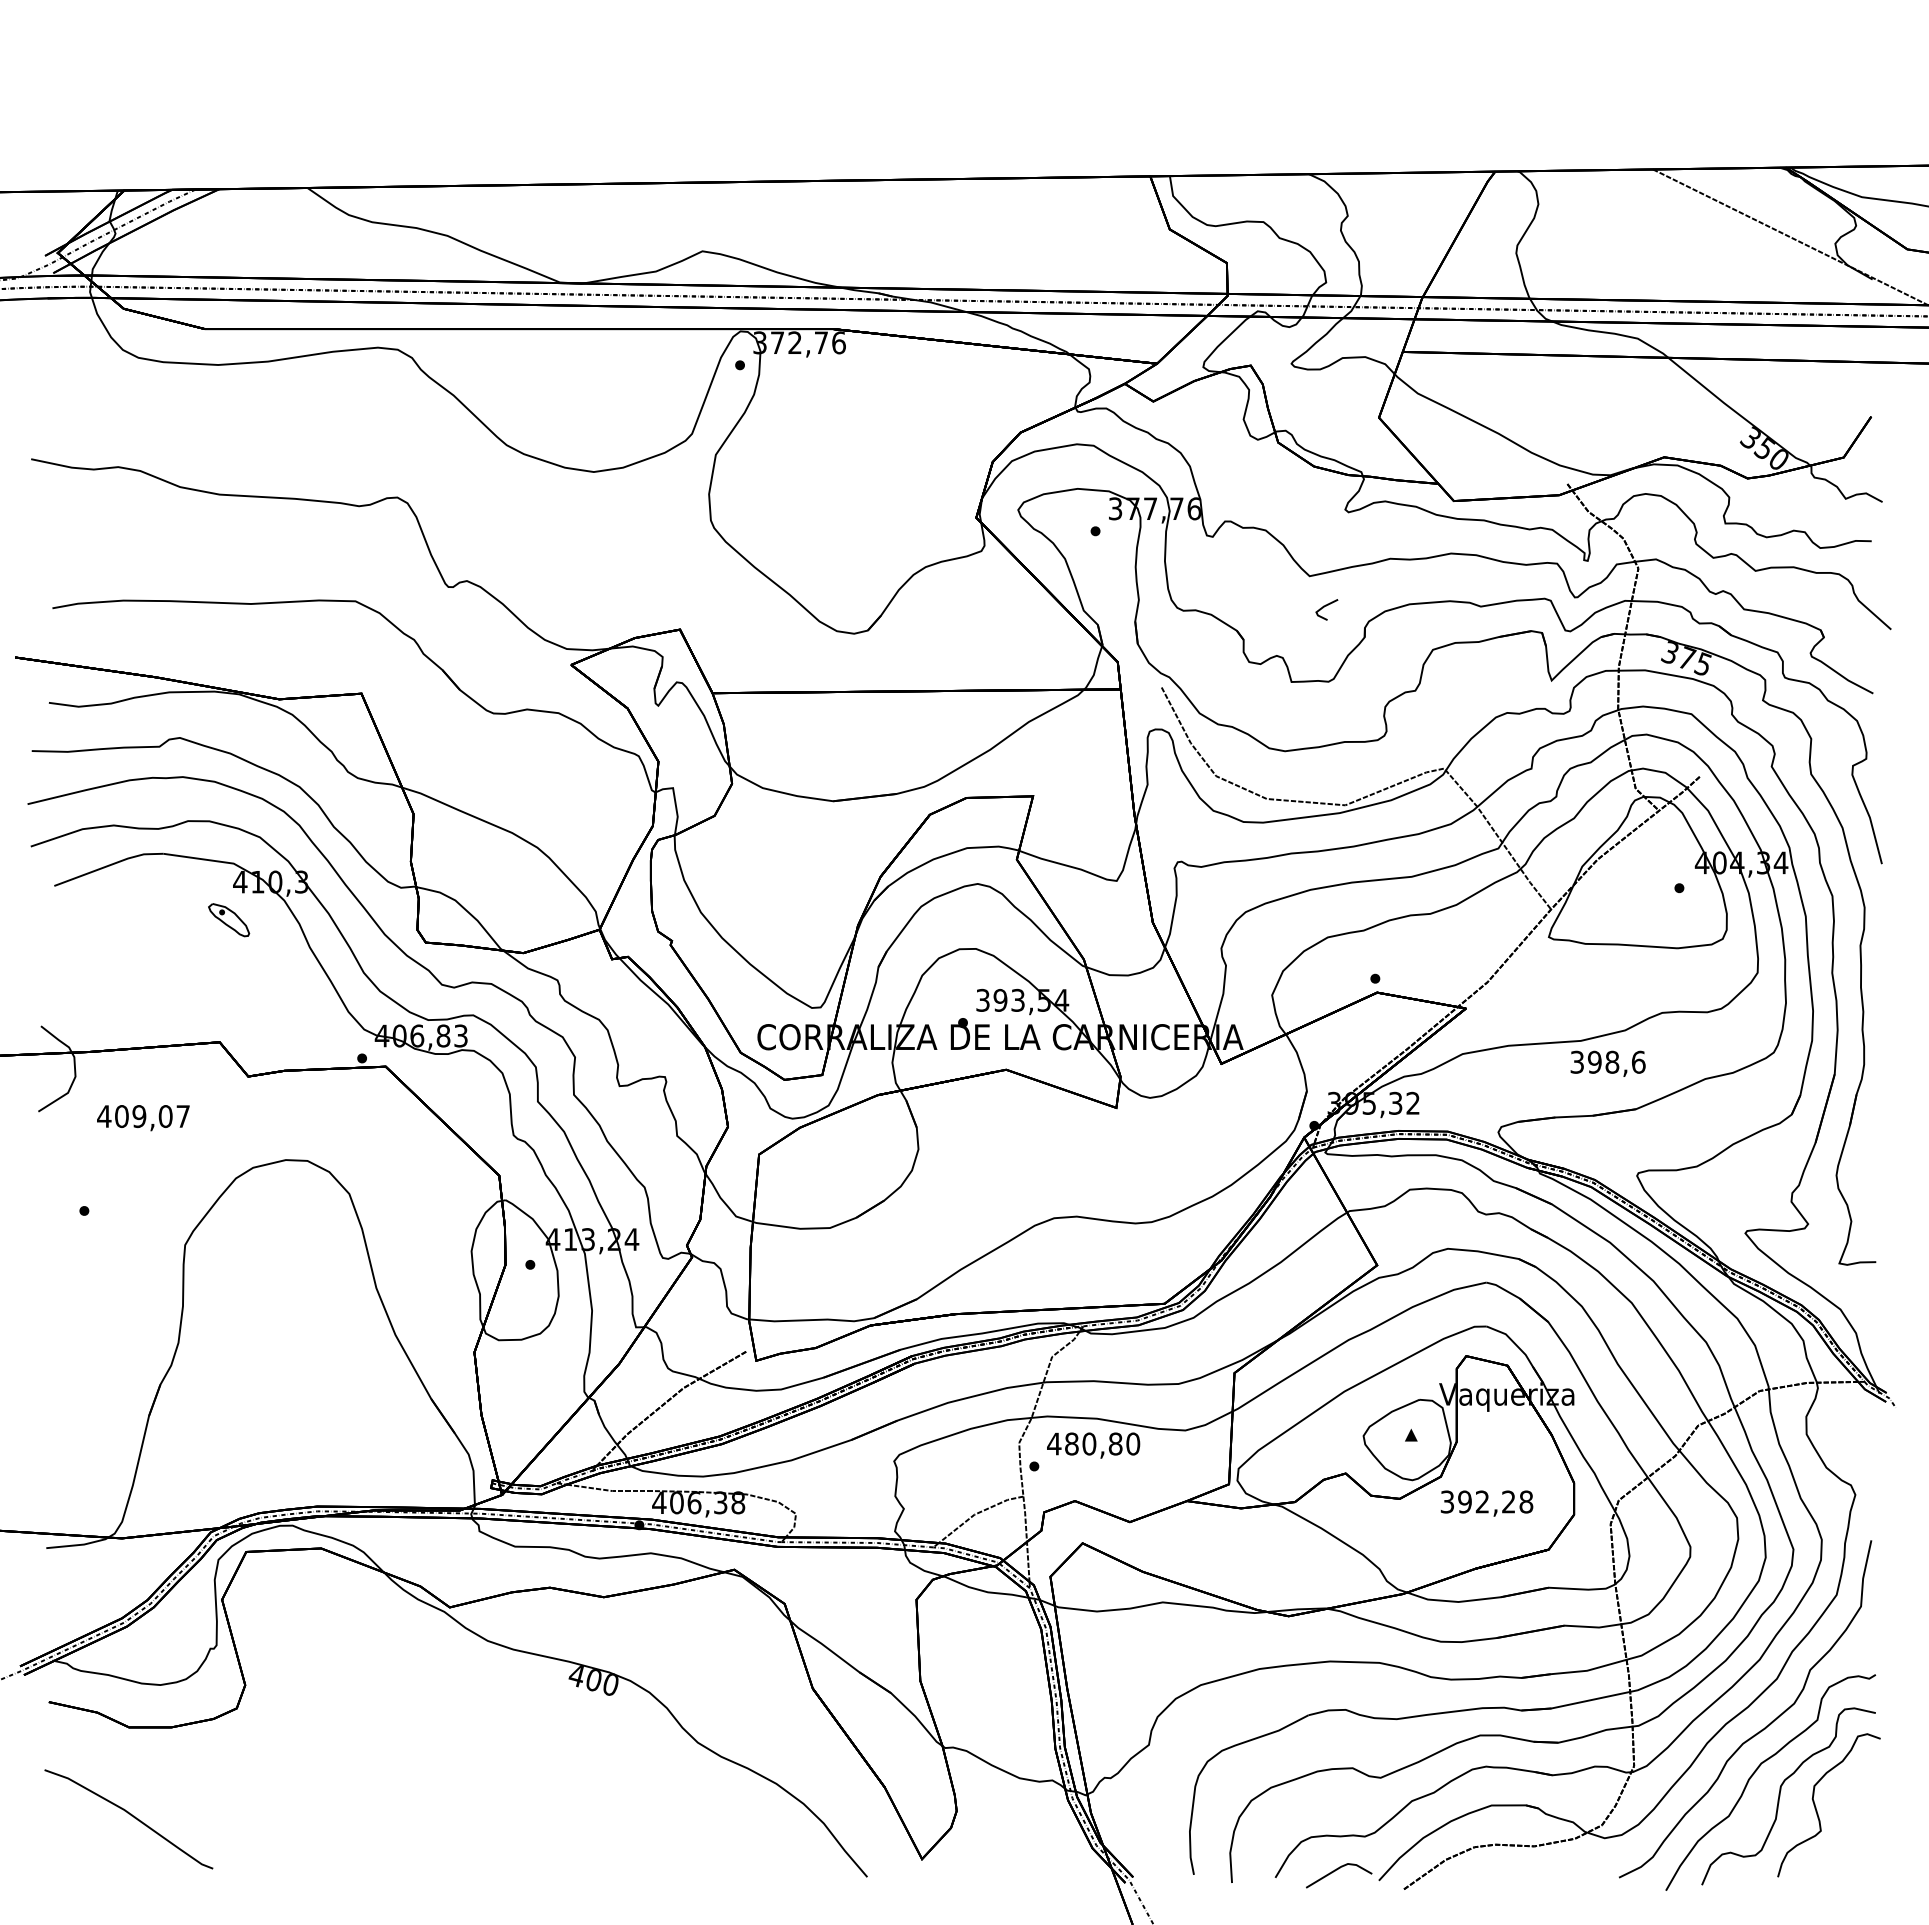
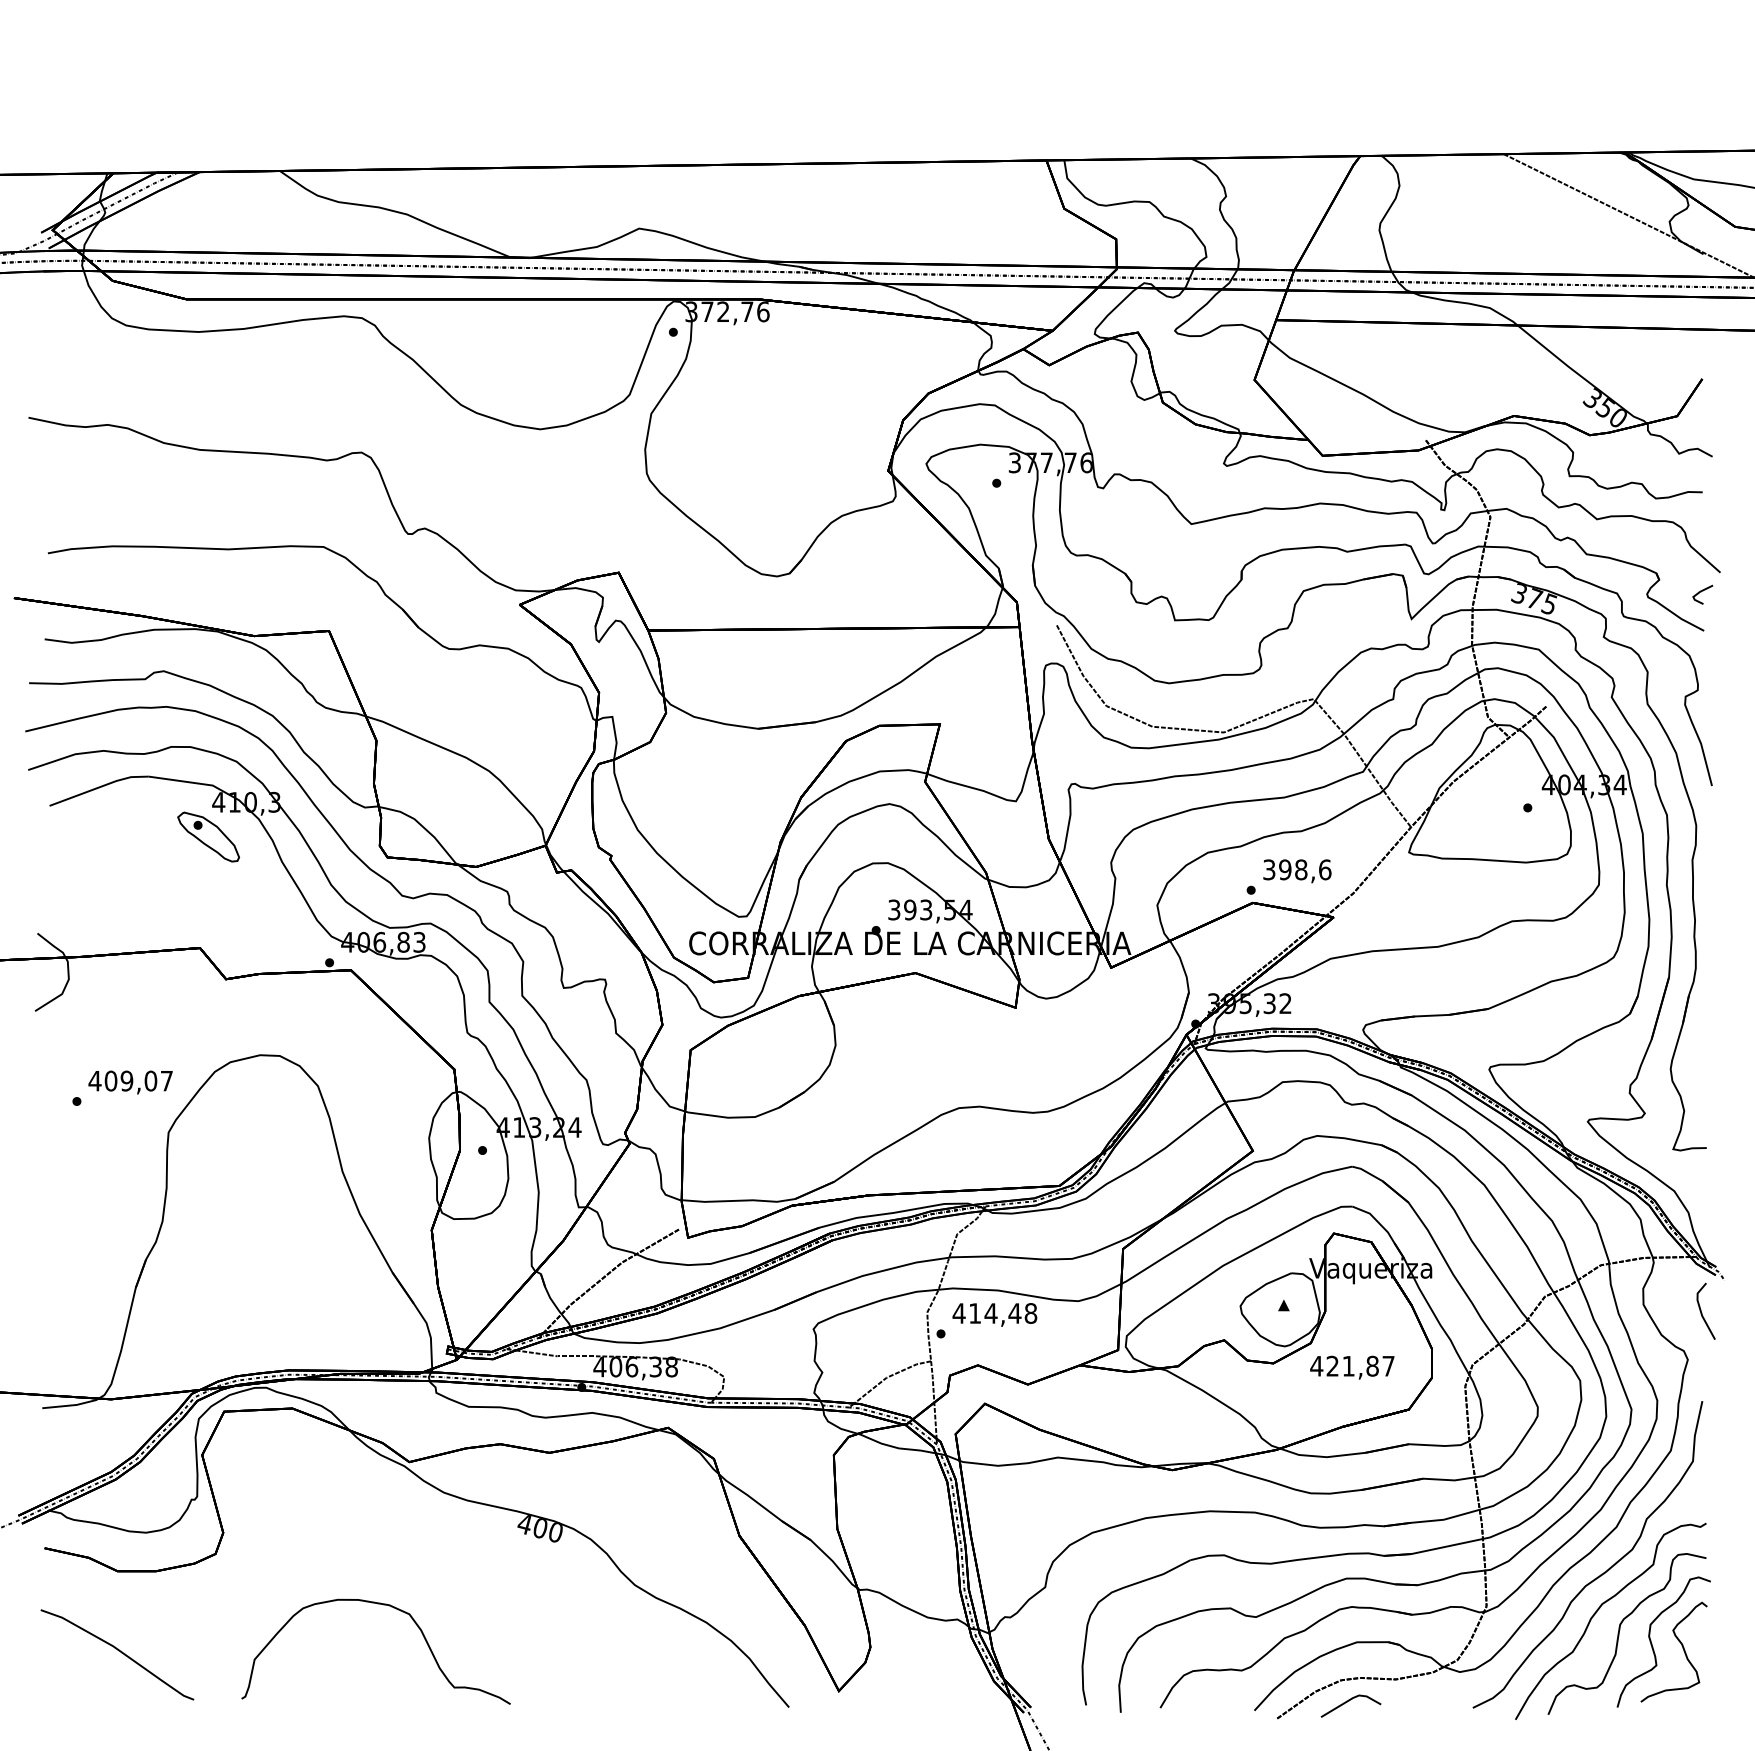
line: (1324, 607) -> (1700, 592), moved
part: (228, 919) -> (208, 836), size x1.67
text: (1607, 1063) -> (1296, 870), moved
text: (143, 1118) -> (130, 1082), moved
text: (1102, 1443) -> (1003, 1313), 480,80 -> 414,48
line: (1871, 1443) -> (1702, 1313), added
text: (1486, 1501) -> (1352, 1365), 392,28 -> 421,87
curve: (435, 1769) -> (396, 1609), added
curve: (1849, 1812) -> (1682, 1648), added
line: (1337, 1870) -> (1349, 1701), moved

